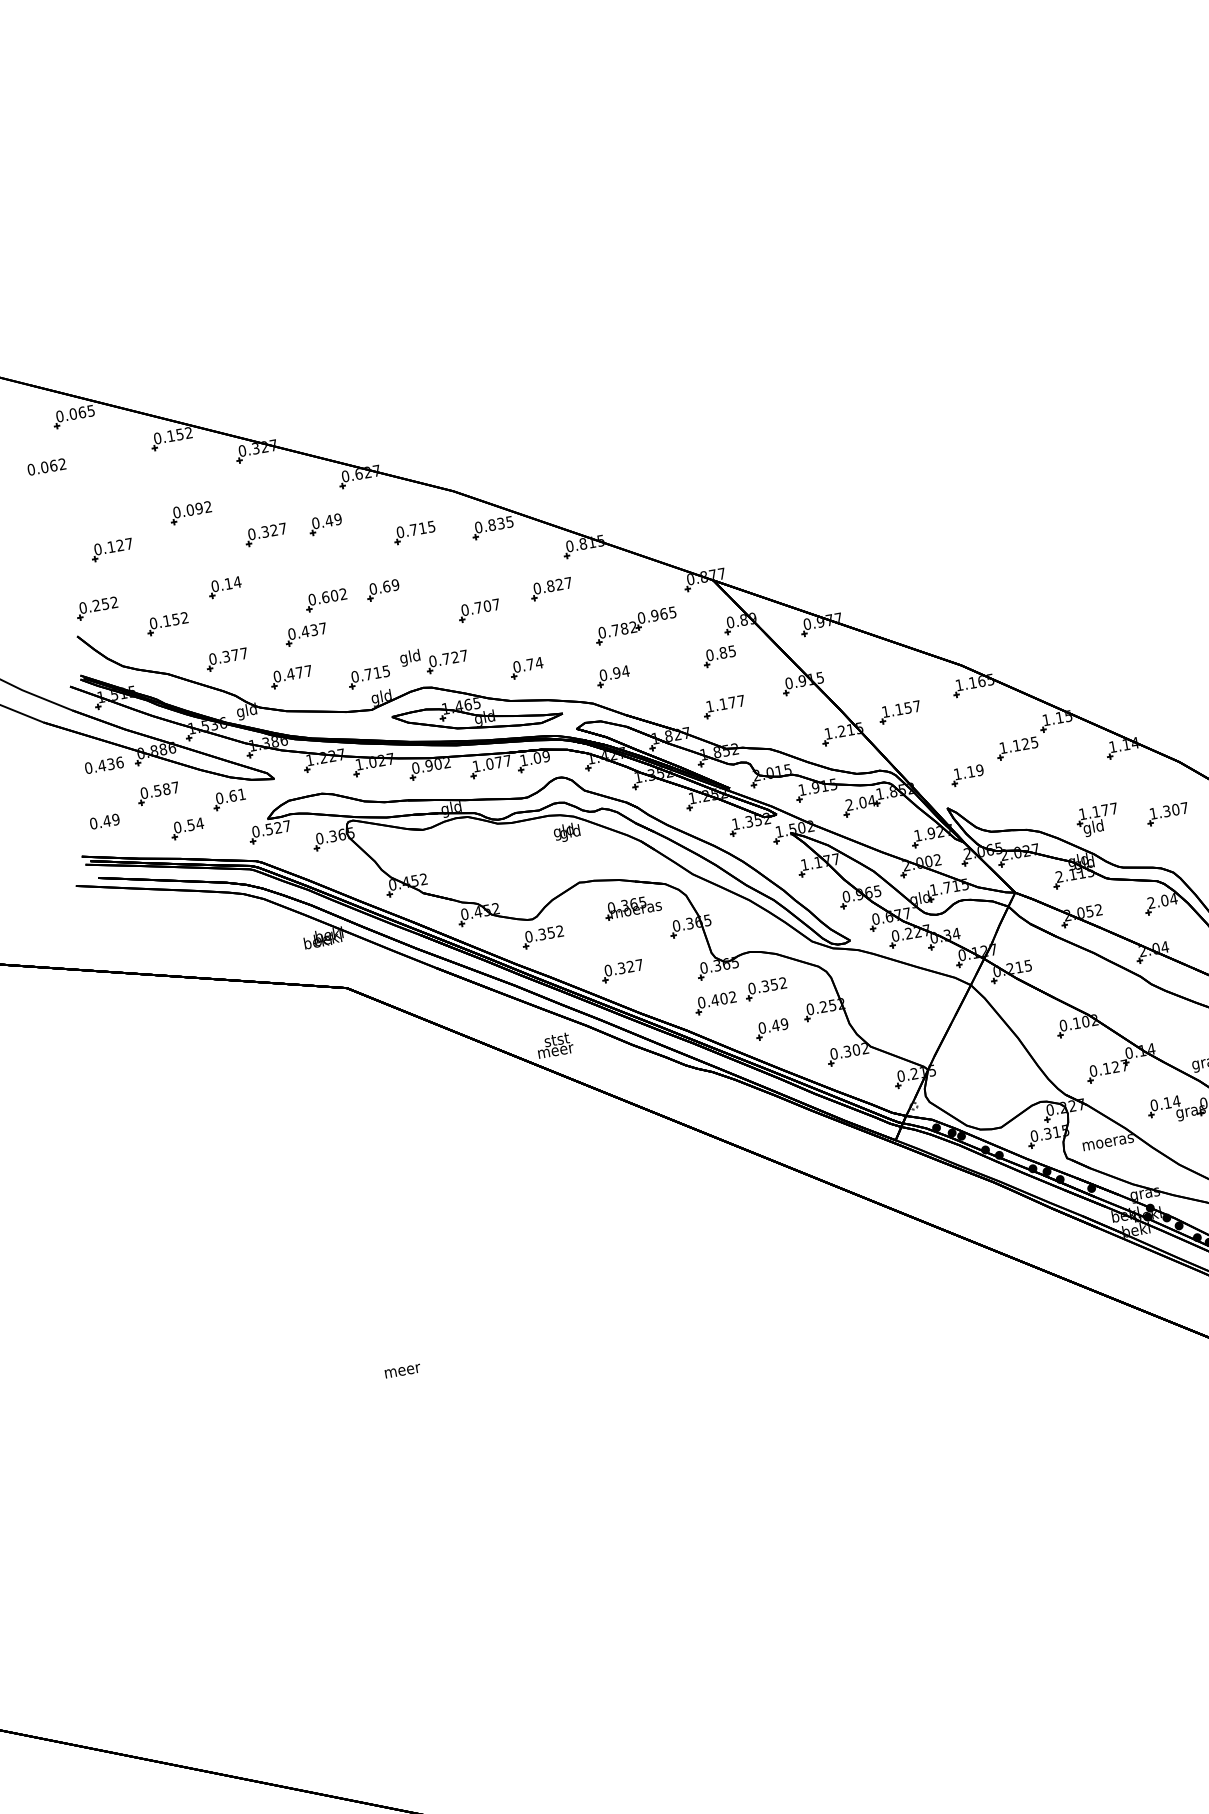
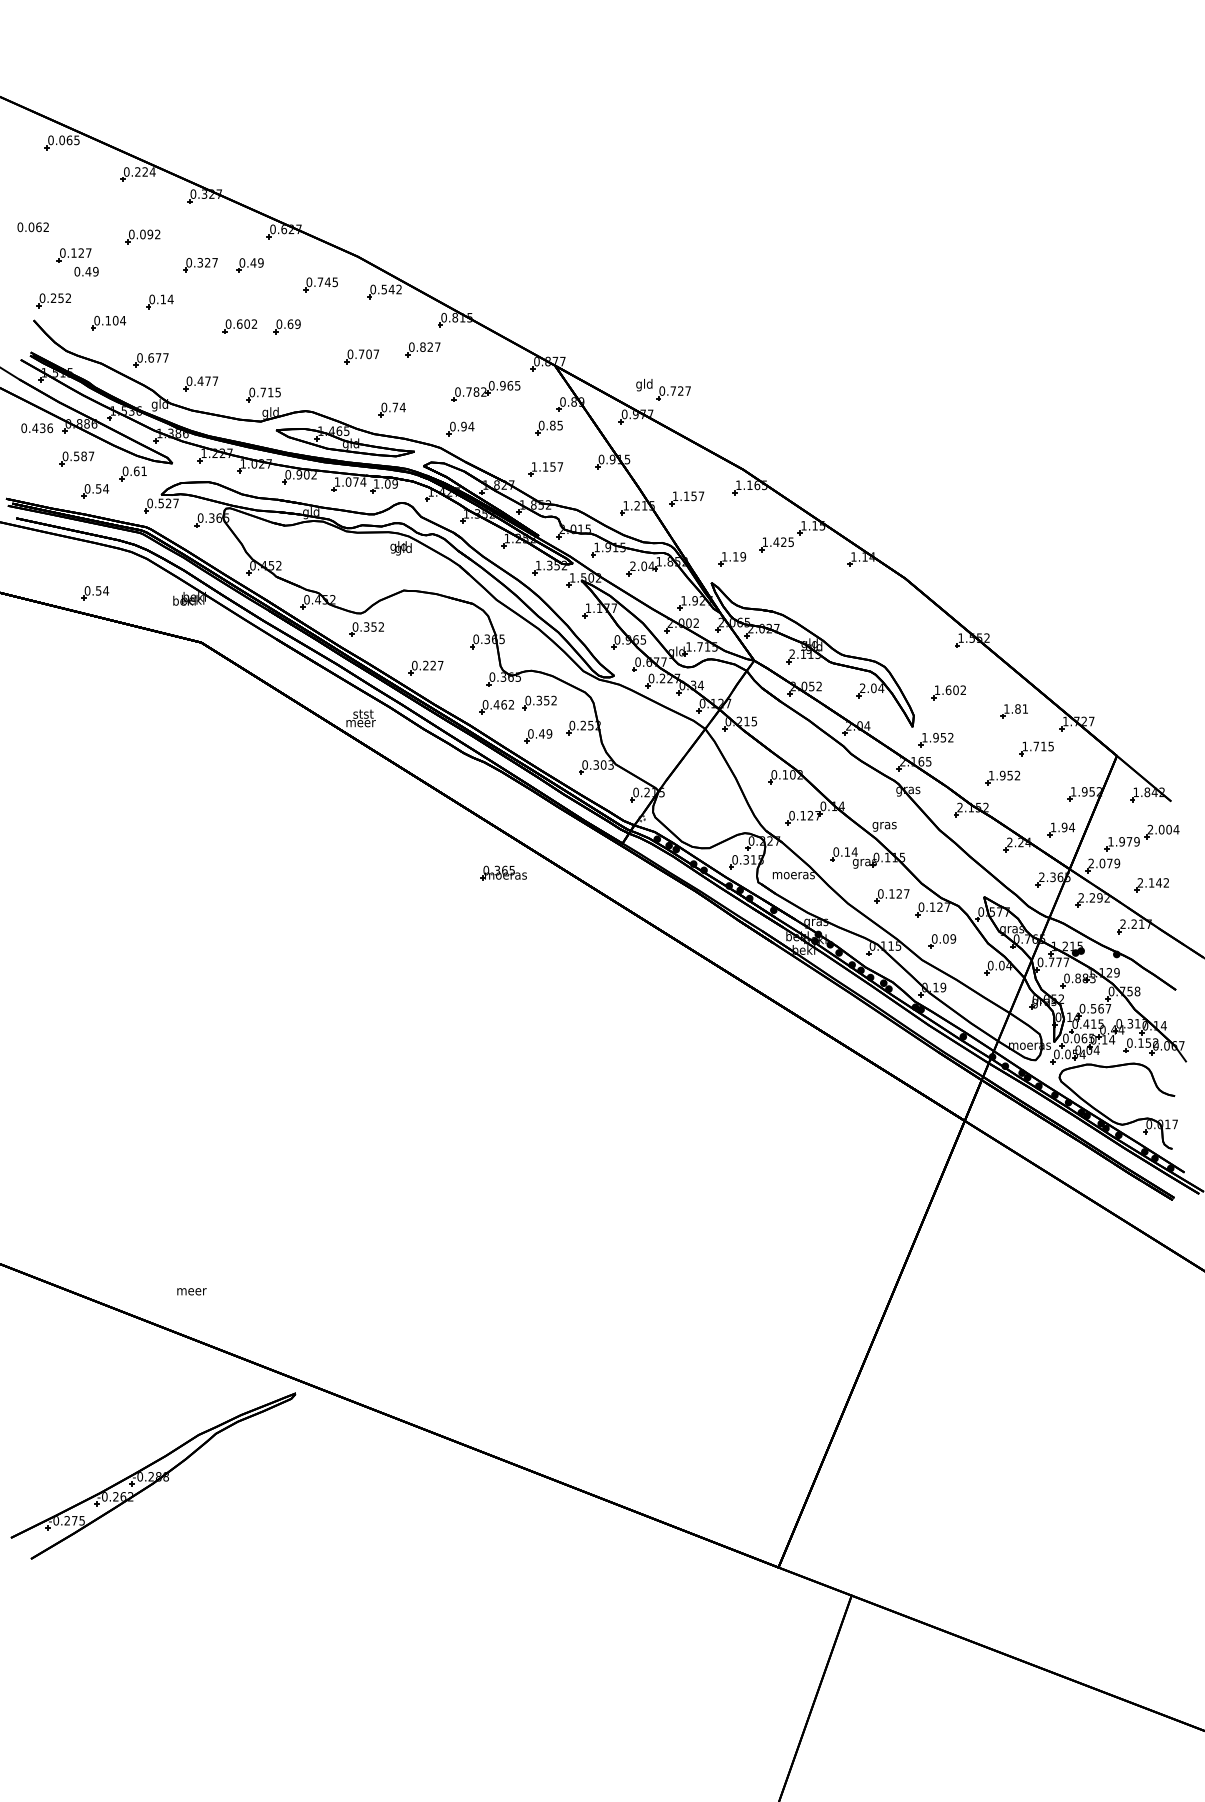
text: (180, 433) -> (145, 171), 0.152 -> 0.224
text: (45, 467) -> (32, 227), moved
text: (500, 523) -> (391, 289), 0.835 -> 0.542
text: (422, 527) -> (327, 281), 0.715 -> 0.745
text: (180, 618) -> (119, 320), 0.152 -> 0.104
part: (305, 634) -> (218, 351), removed
text: (226, 656) -> (151, 357), 0.377 -> 0.677
part: (434, 659) -> (663, 389), moved
text: (731, 702) -> (552, 466), 1.177 -> 1.157
text: (1016, 744) -> (776, 541), 1.125 -> 1.425
text: (507, 760) -> (363, 481), 1.077 -> 1.074
part: (1167, 813) -> (888, 618), removed
text: (104, 821) -> (86, 271), moved
part: (1097, 821) -> (830, 614), removed
part: (632, 906) -> (503, 872), moved
part: (209, 951) -> (95, 593), added
text: (621, 968) -> (425, 665), 0.327 -> 0.227
text: (724, 998) -> (504, 704), 0.402 -> 0.462
text: (864, 1049) -> (610, 765), 0.302 -> 0.303
text: (402, 1371) -> (191, 1291), moved

